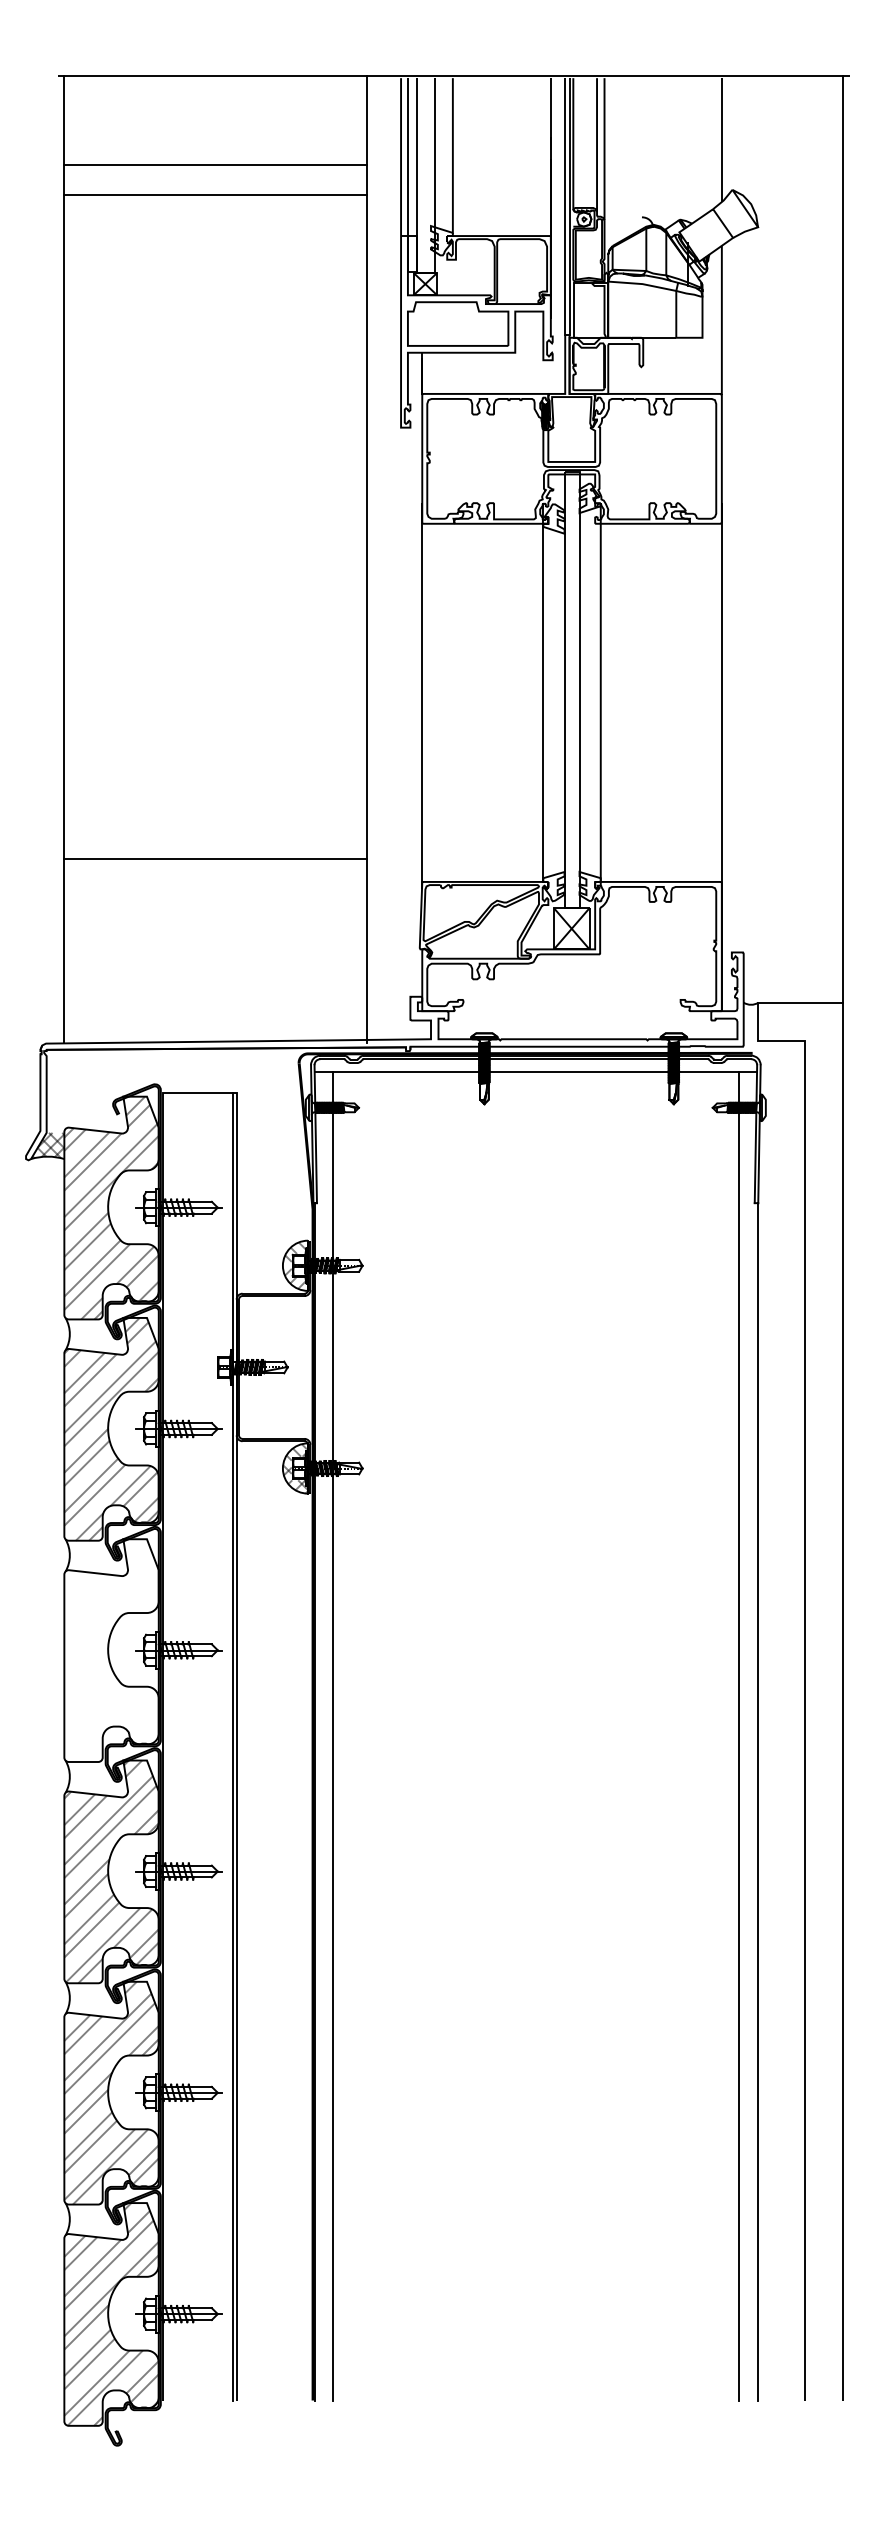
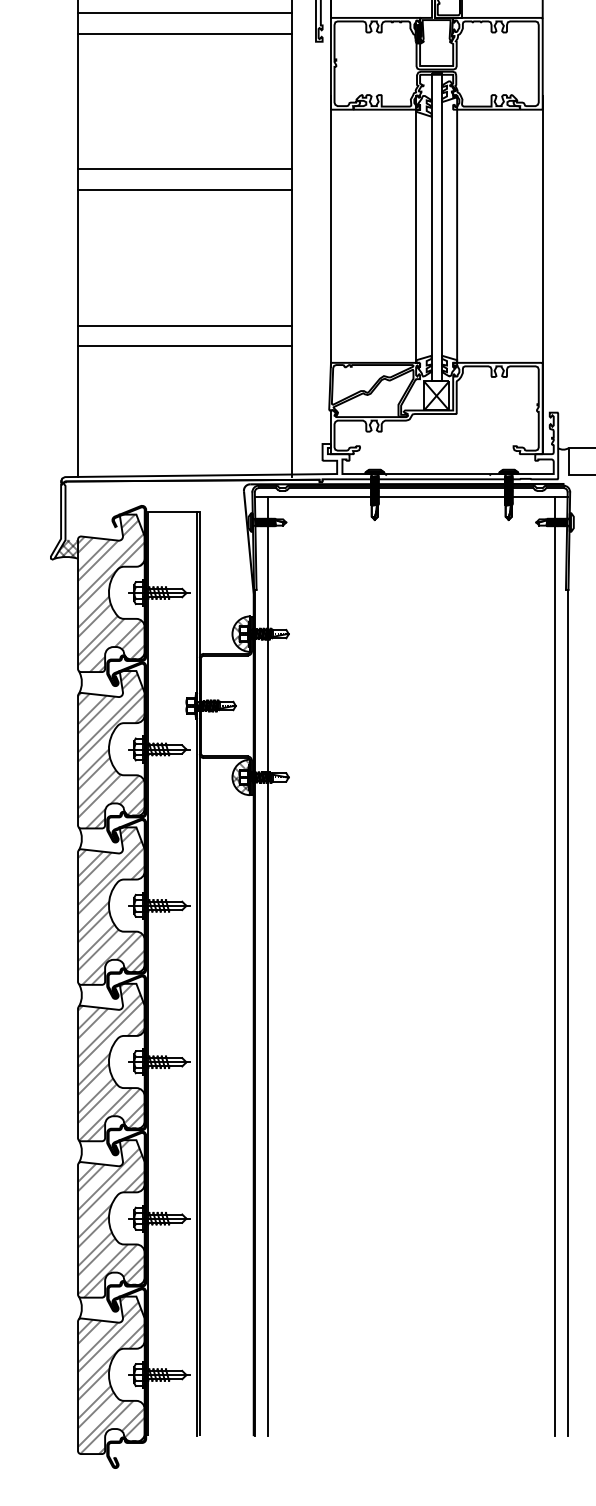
line: (215, 386) -> (184, 12), added
line: (215, 416) -> (184, 33), added
line: (215, 608) -> (184, 169), added
line: (215, 637) -> (184, 190), added
line: (215, 829) -> (184, 325), added
hatch: (111, 1650) -> (111, 906), added

